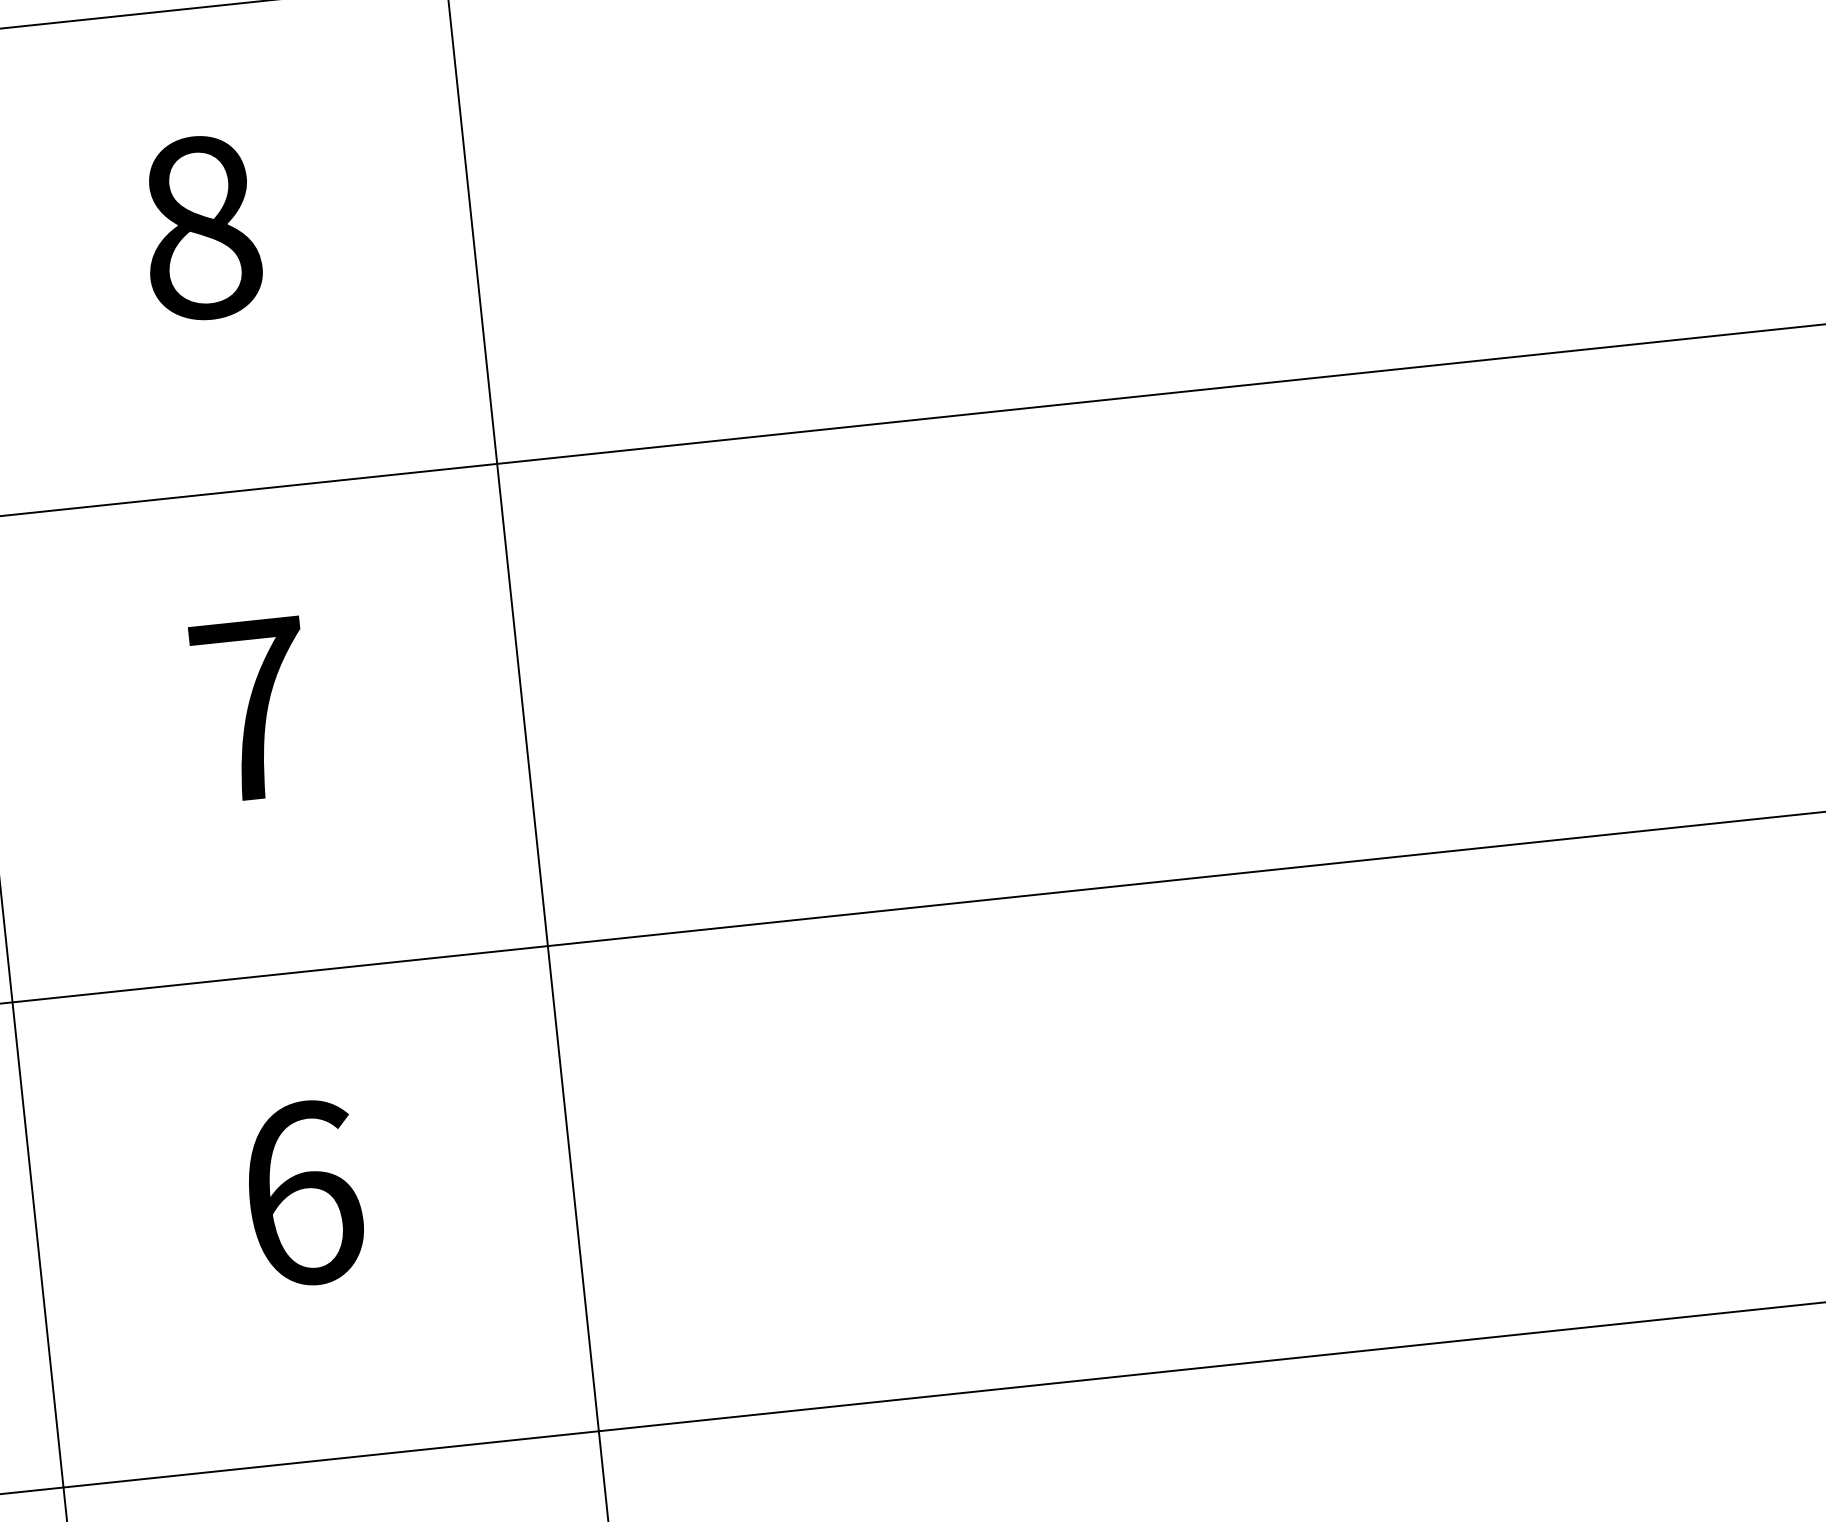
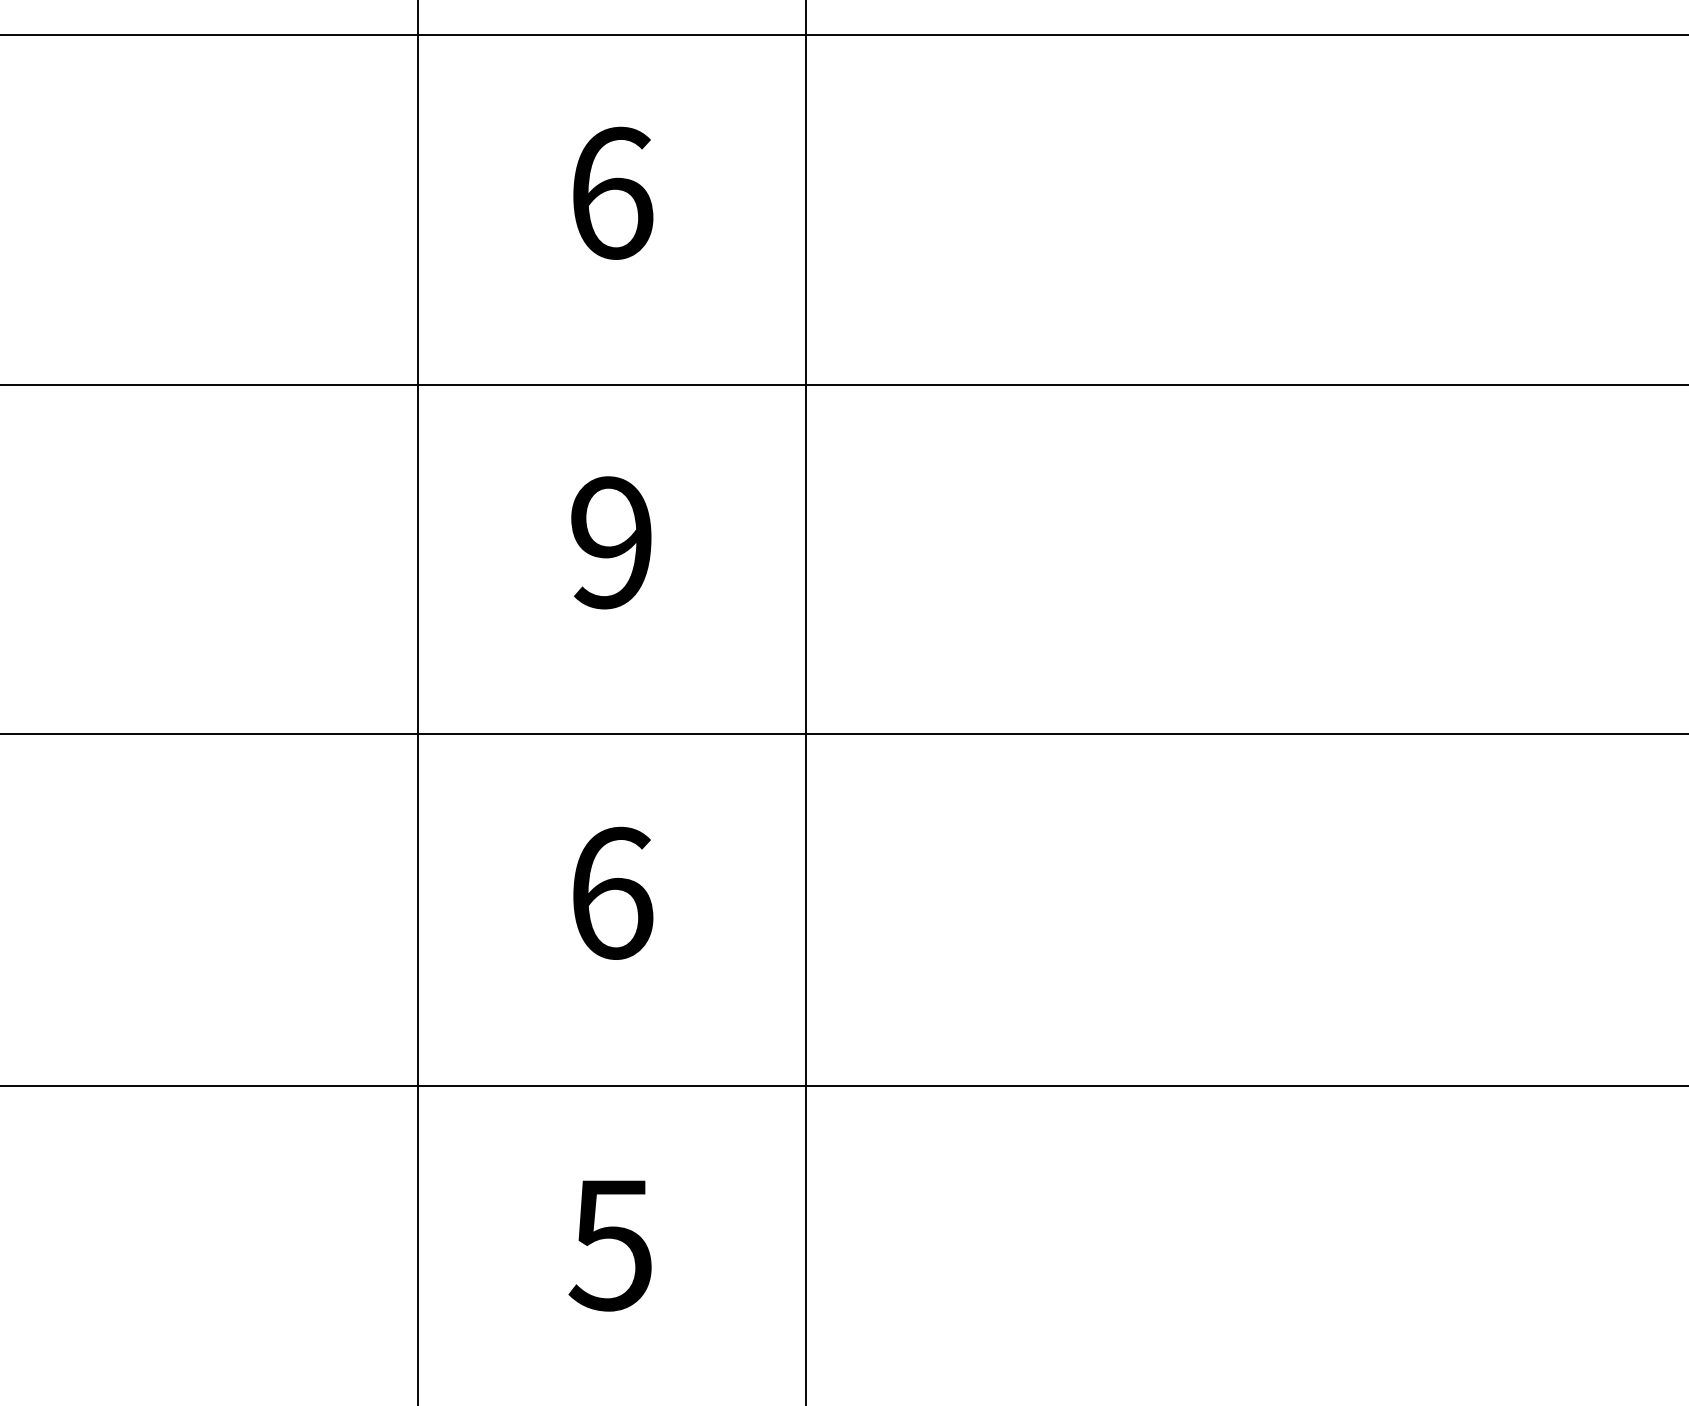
text: (201, 226) -> (612, 192), 8 -> 6
text: (251, 709) -> (611, 542), 7 -> 9

